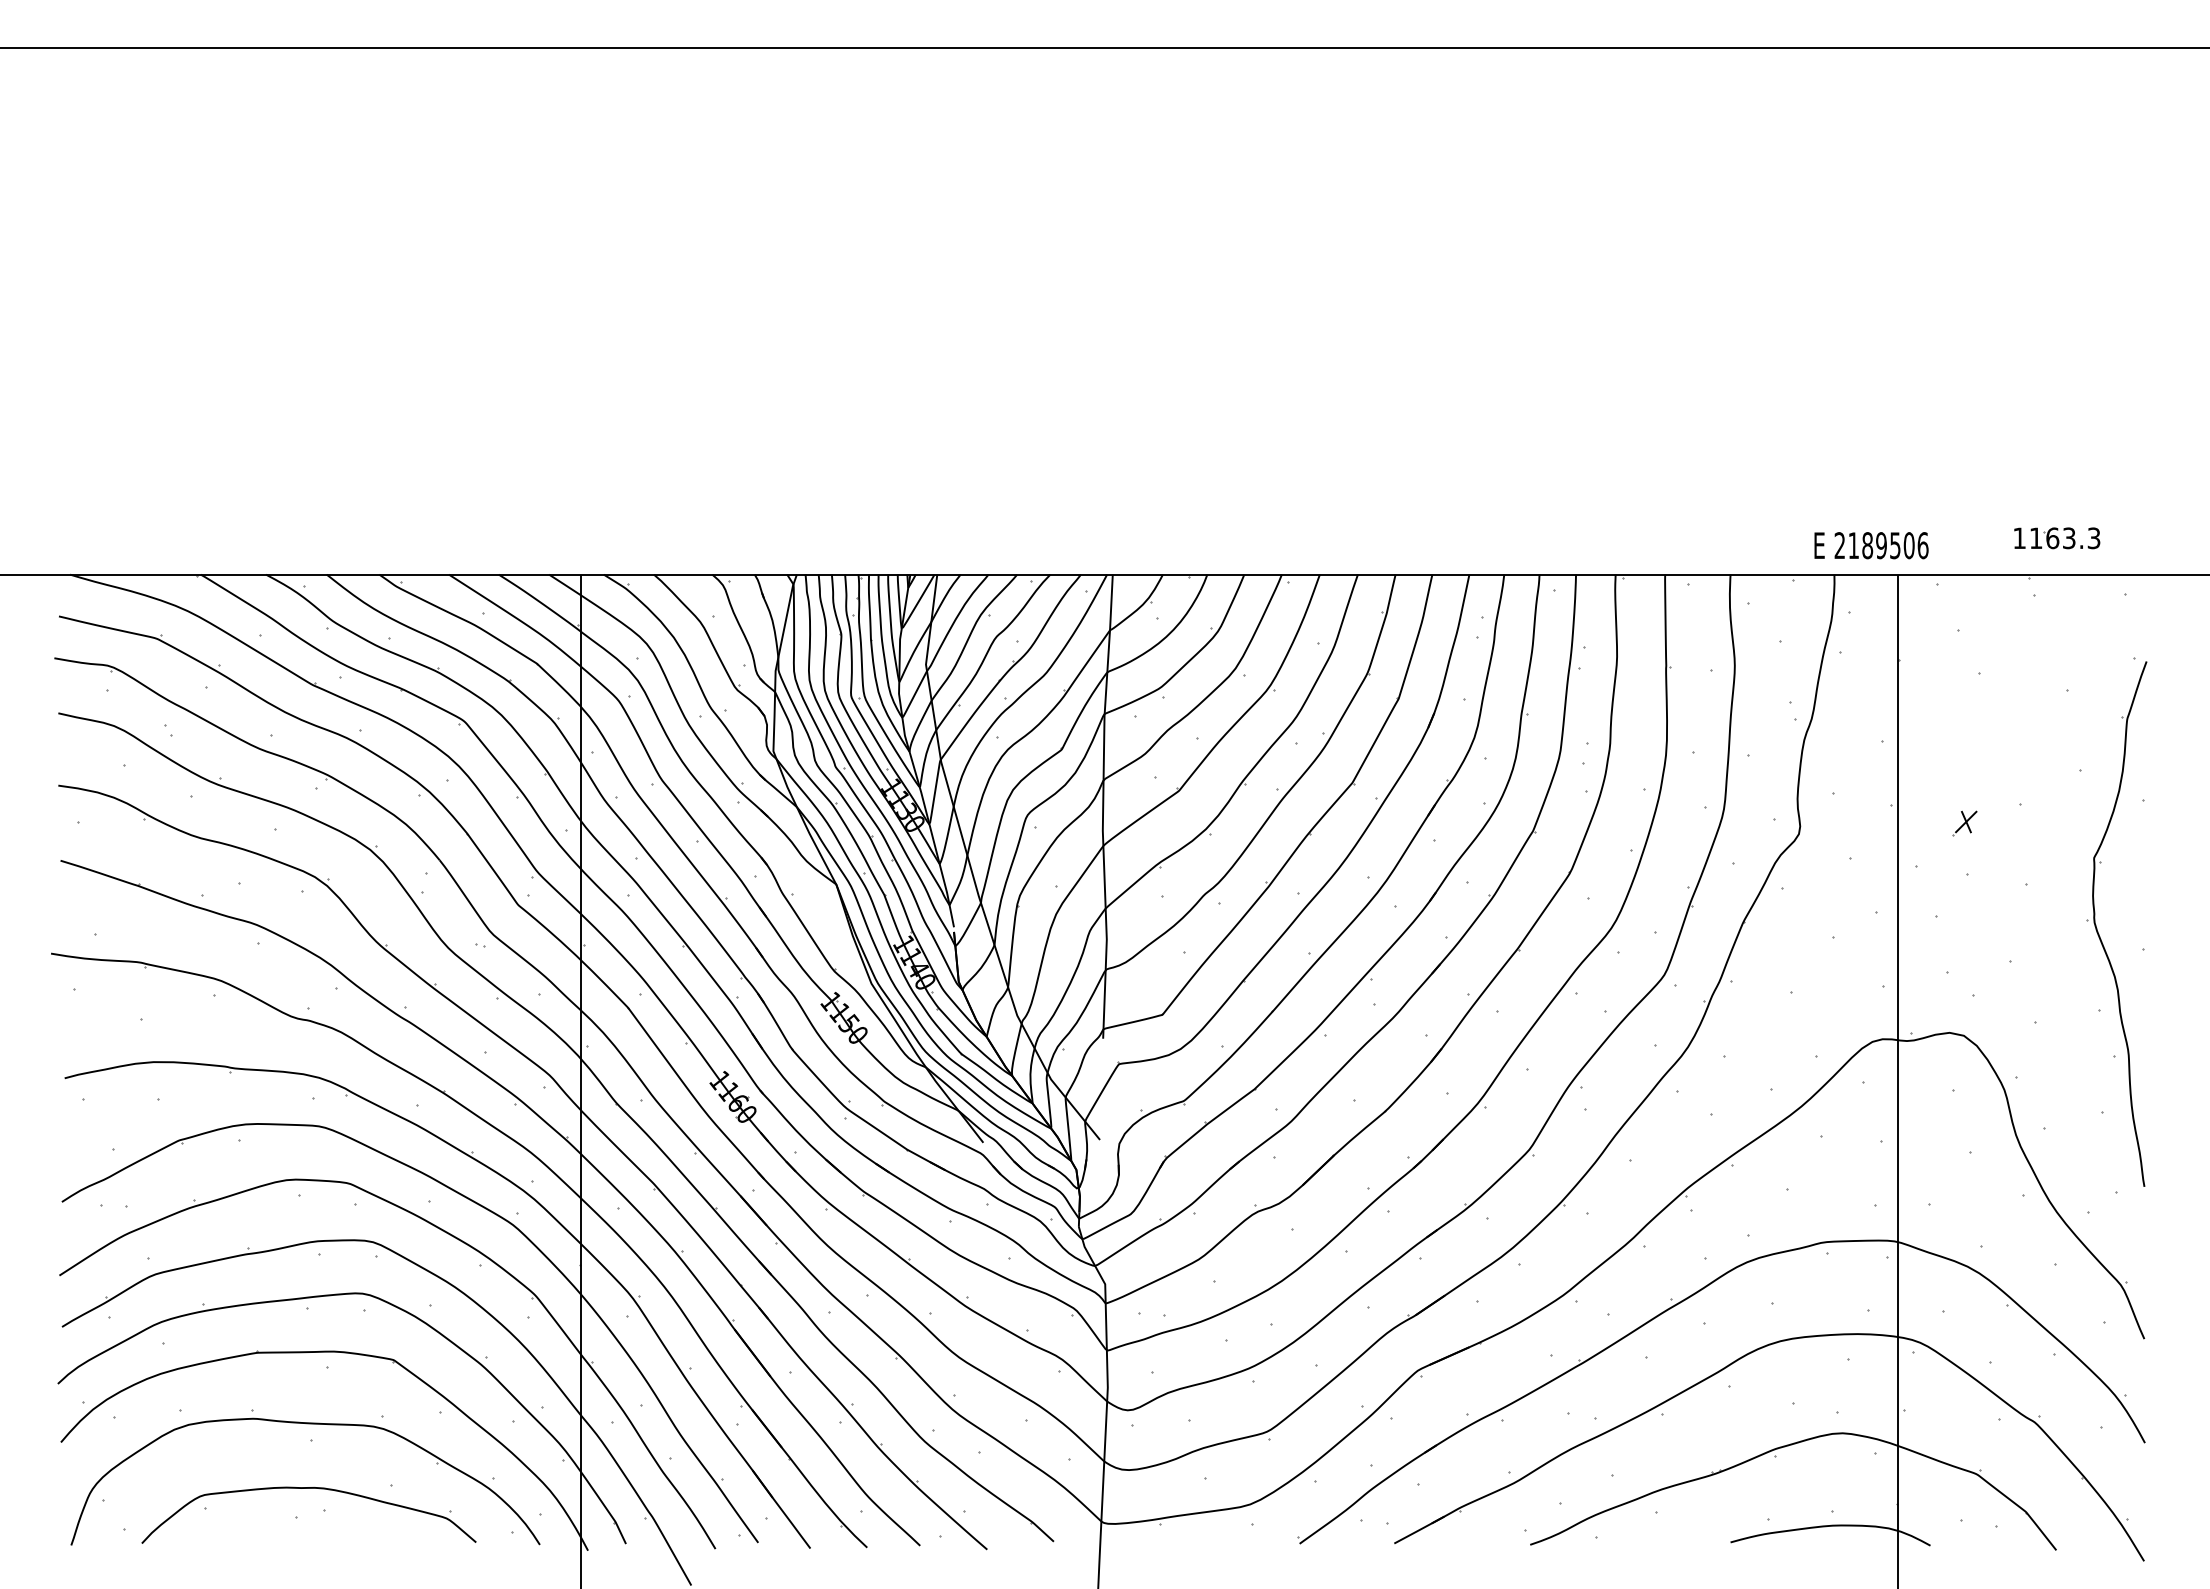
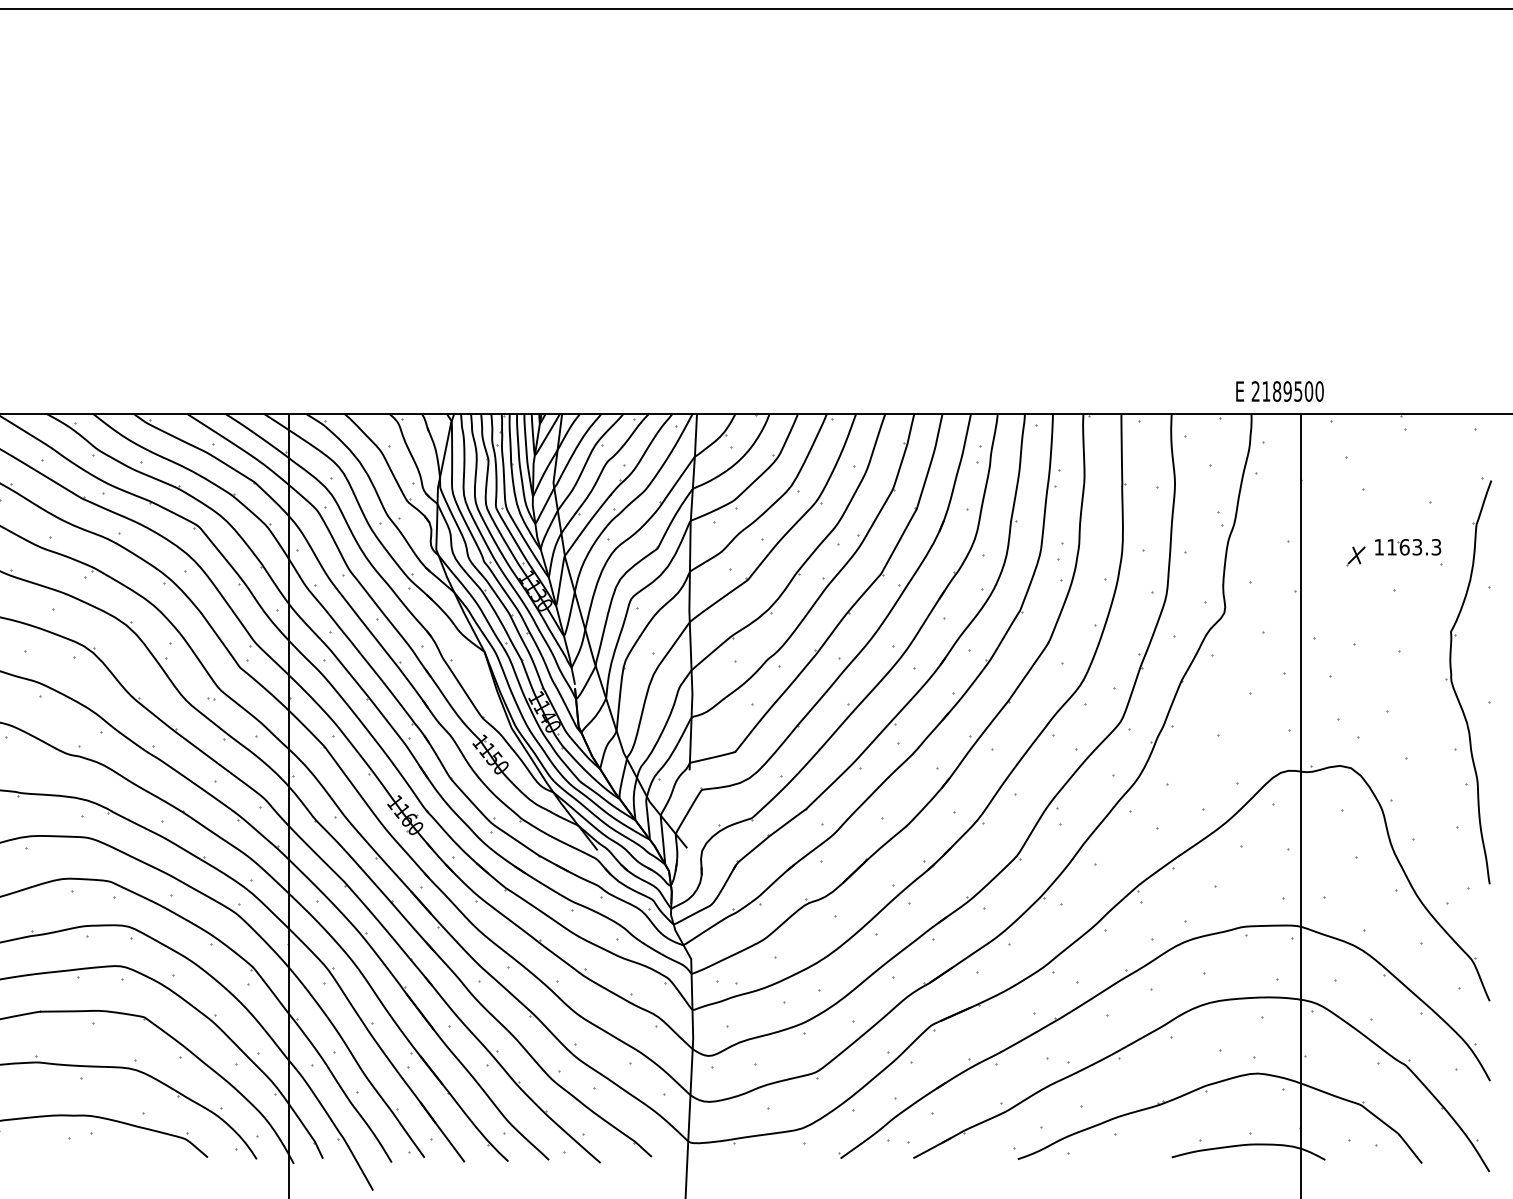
part: (2057, 538) -> (1408, 547), moved
text: (1922, 545) -> (1319, 391), 2189506 -> 2189500
part: (1964, 823) -> (1355, 556), moved

